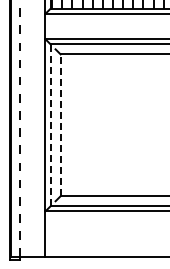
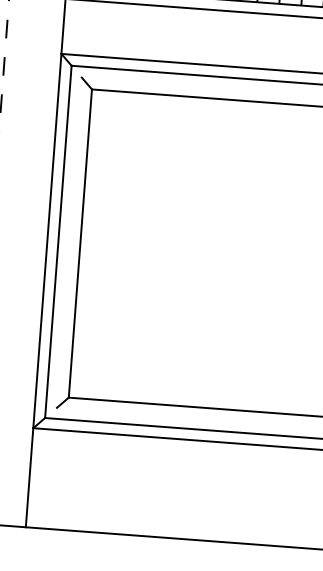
line: (50, 124) -> (58, 240), dashed -> solid
line: (60, 125) -> (80, 243), dashed -> solid

